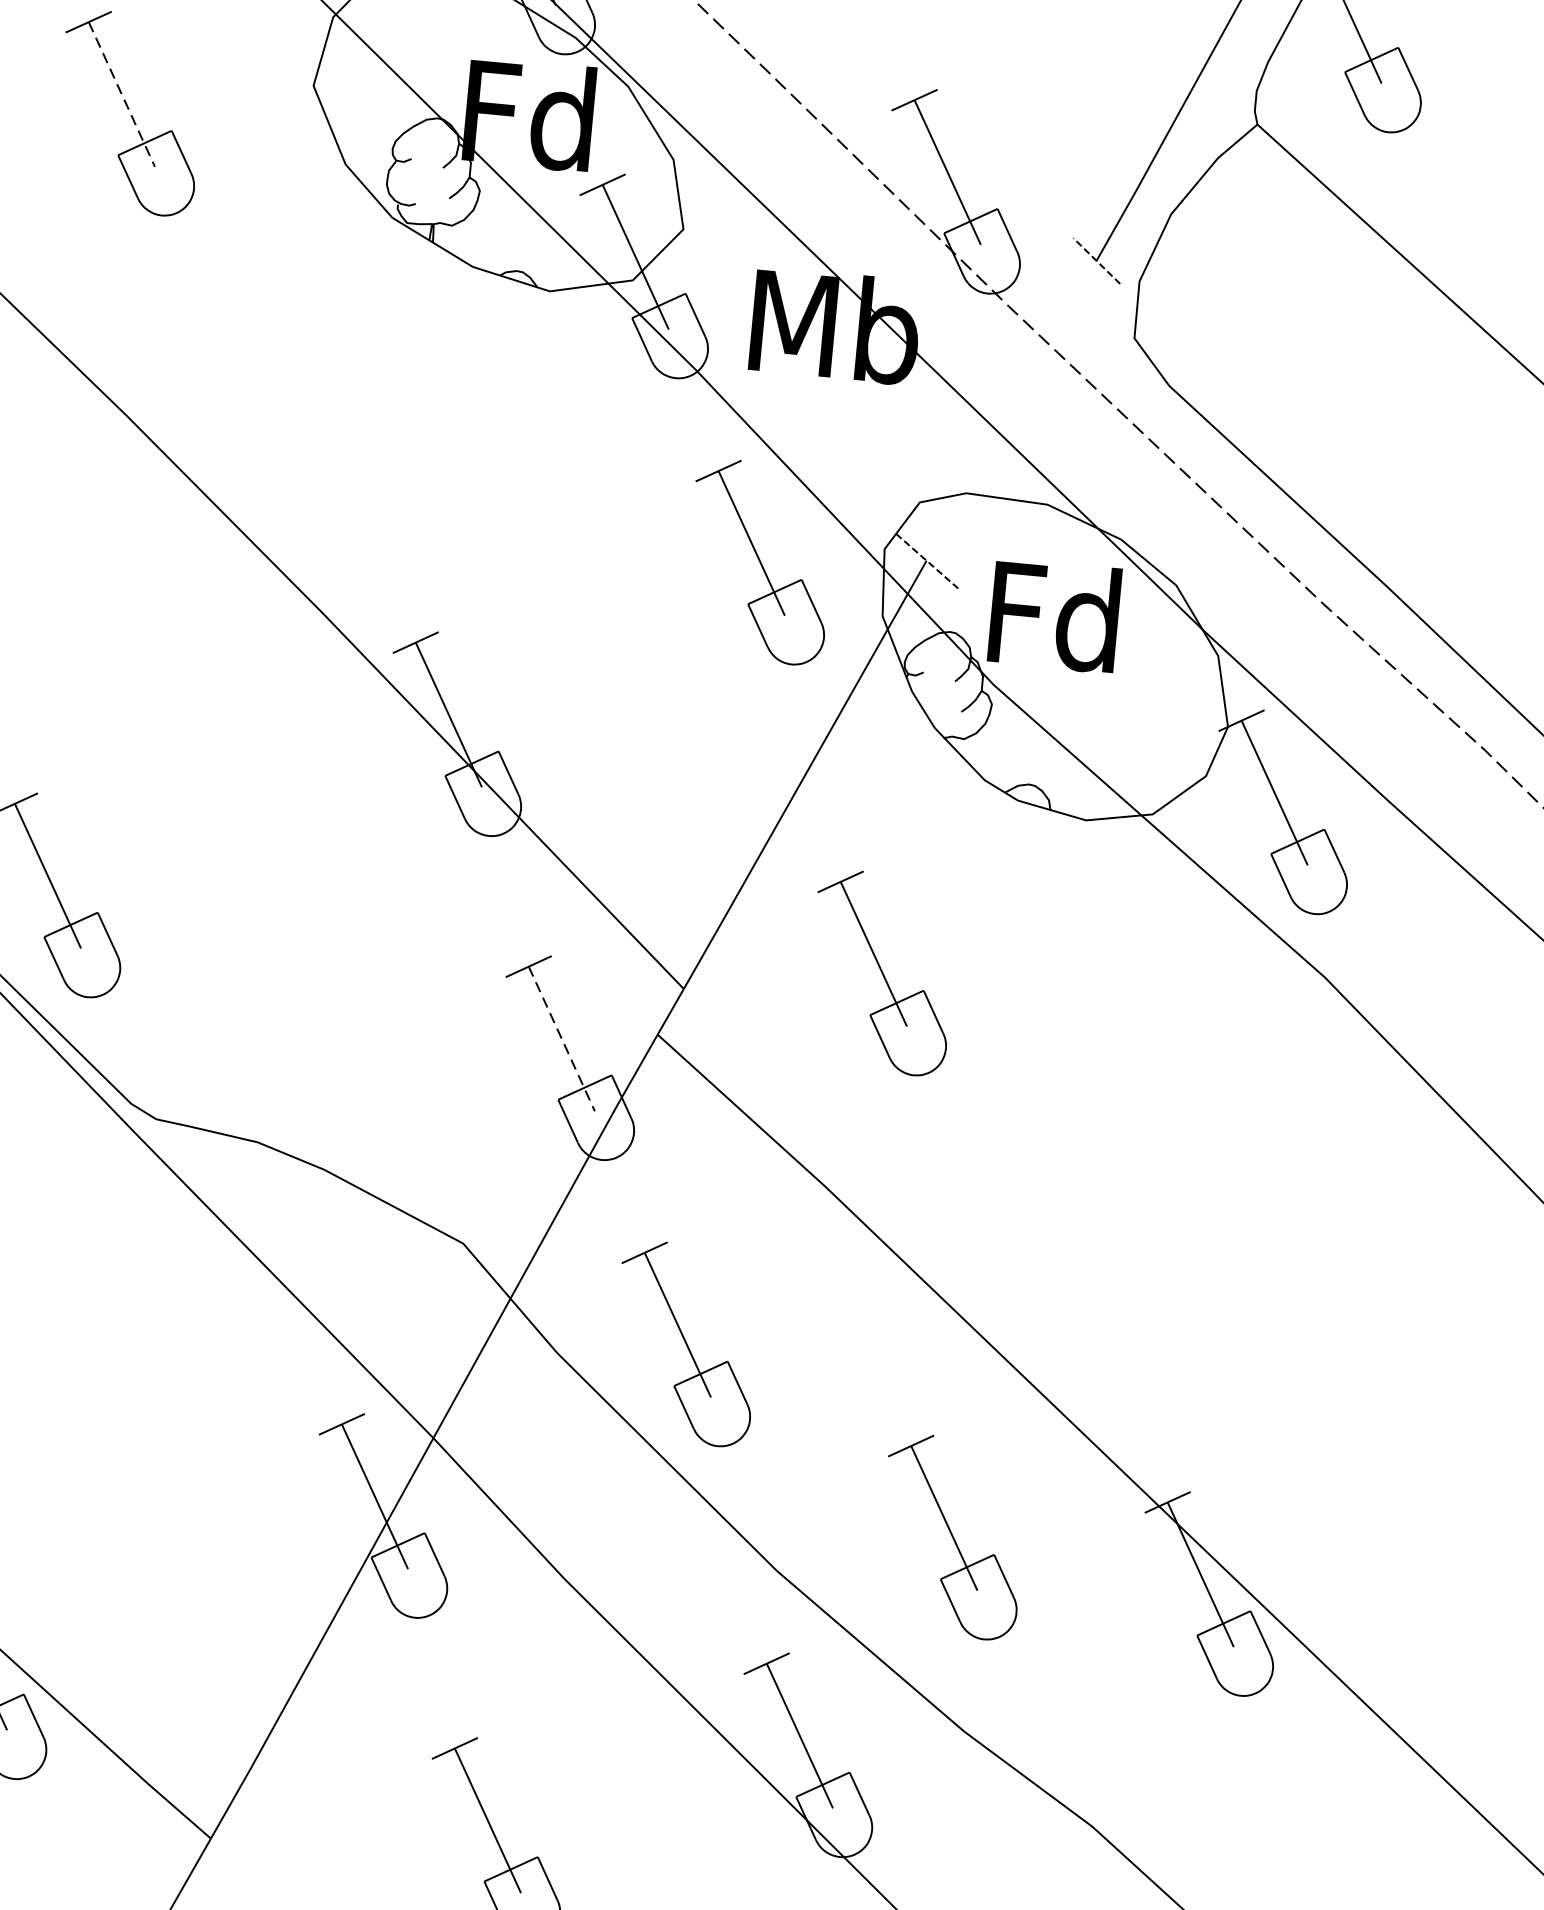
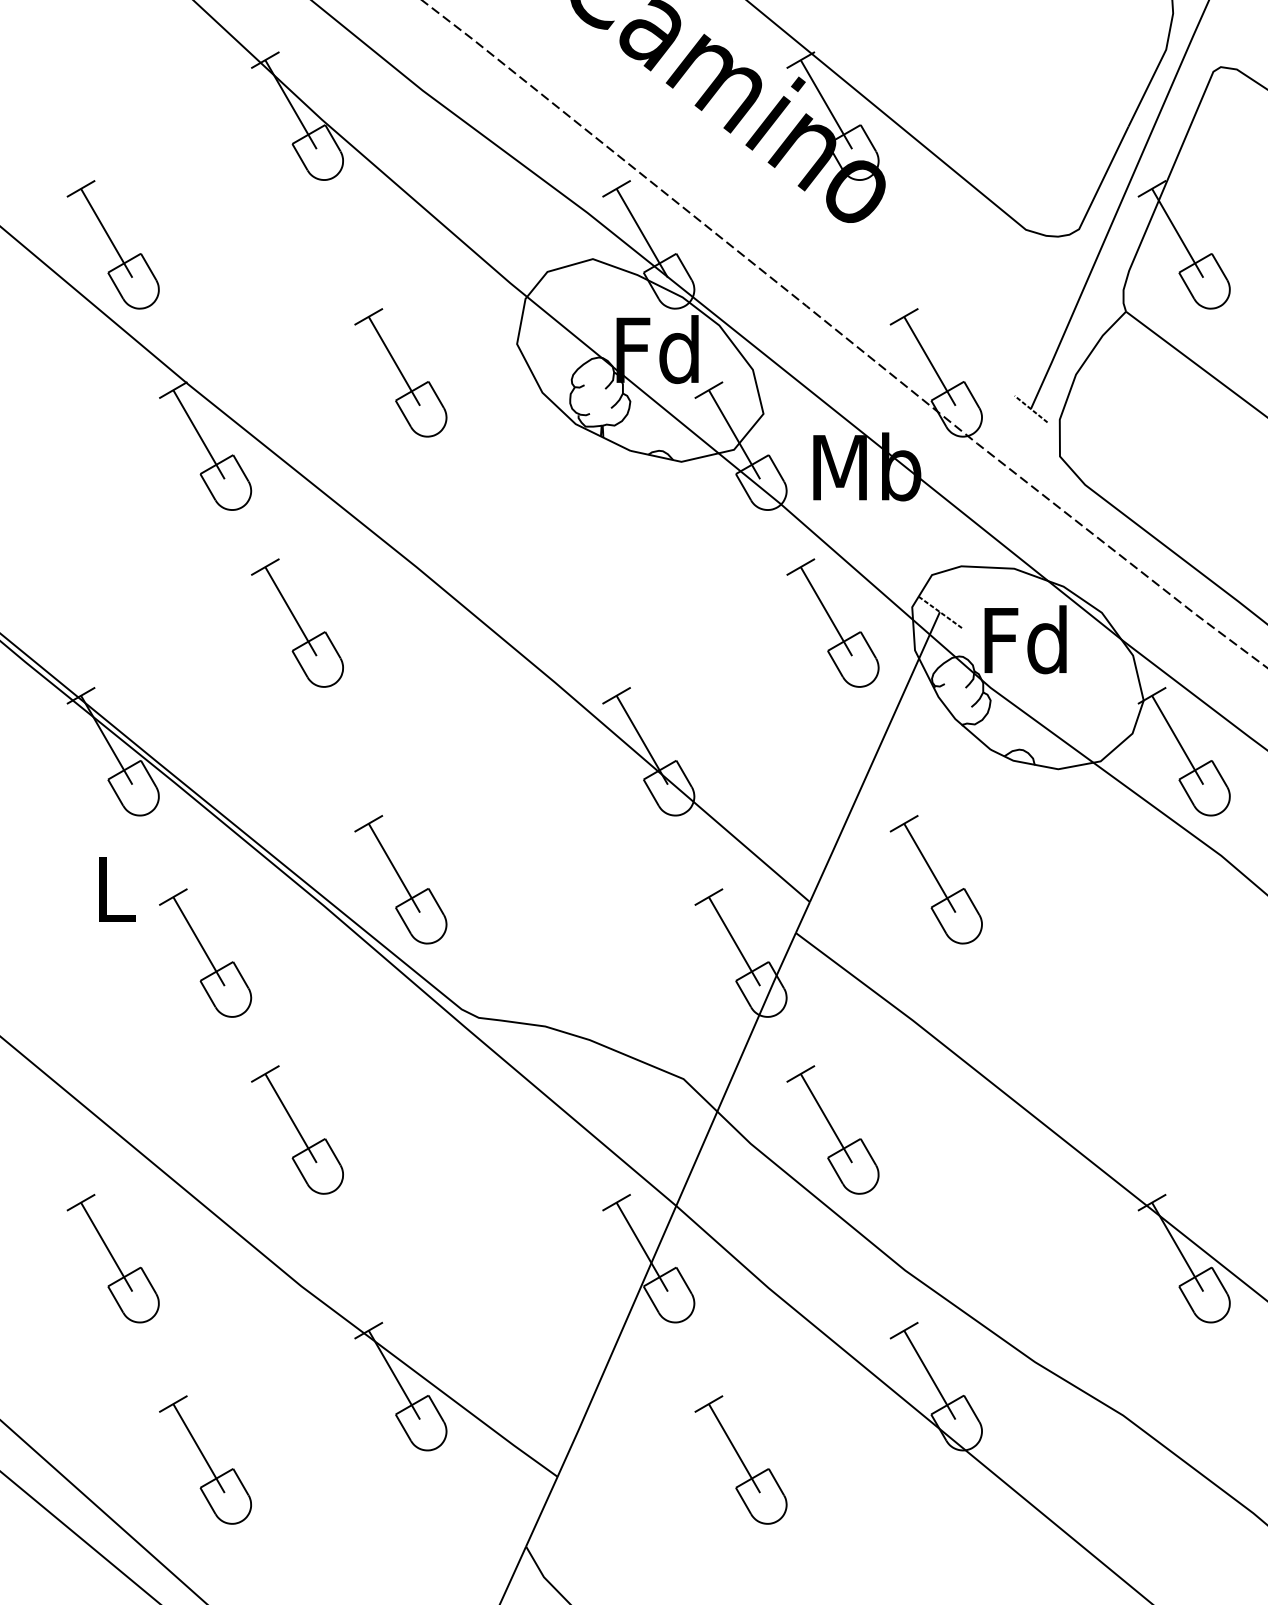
line: (121, 94) -> (394, 361), dashed -> solid
line: (561, 1040) -> (734, 942), dashed -> solid
part: (951, 1536) -> (1015, 1237), removed

